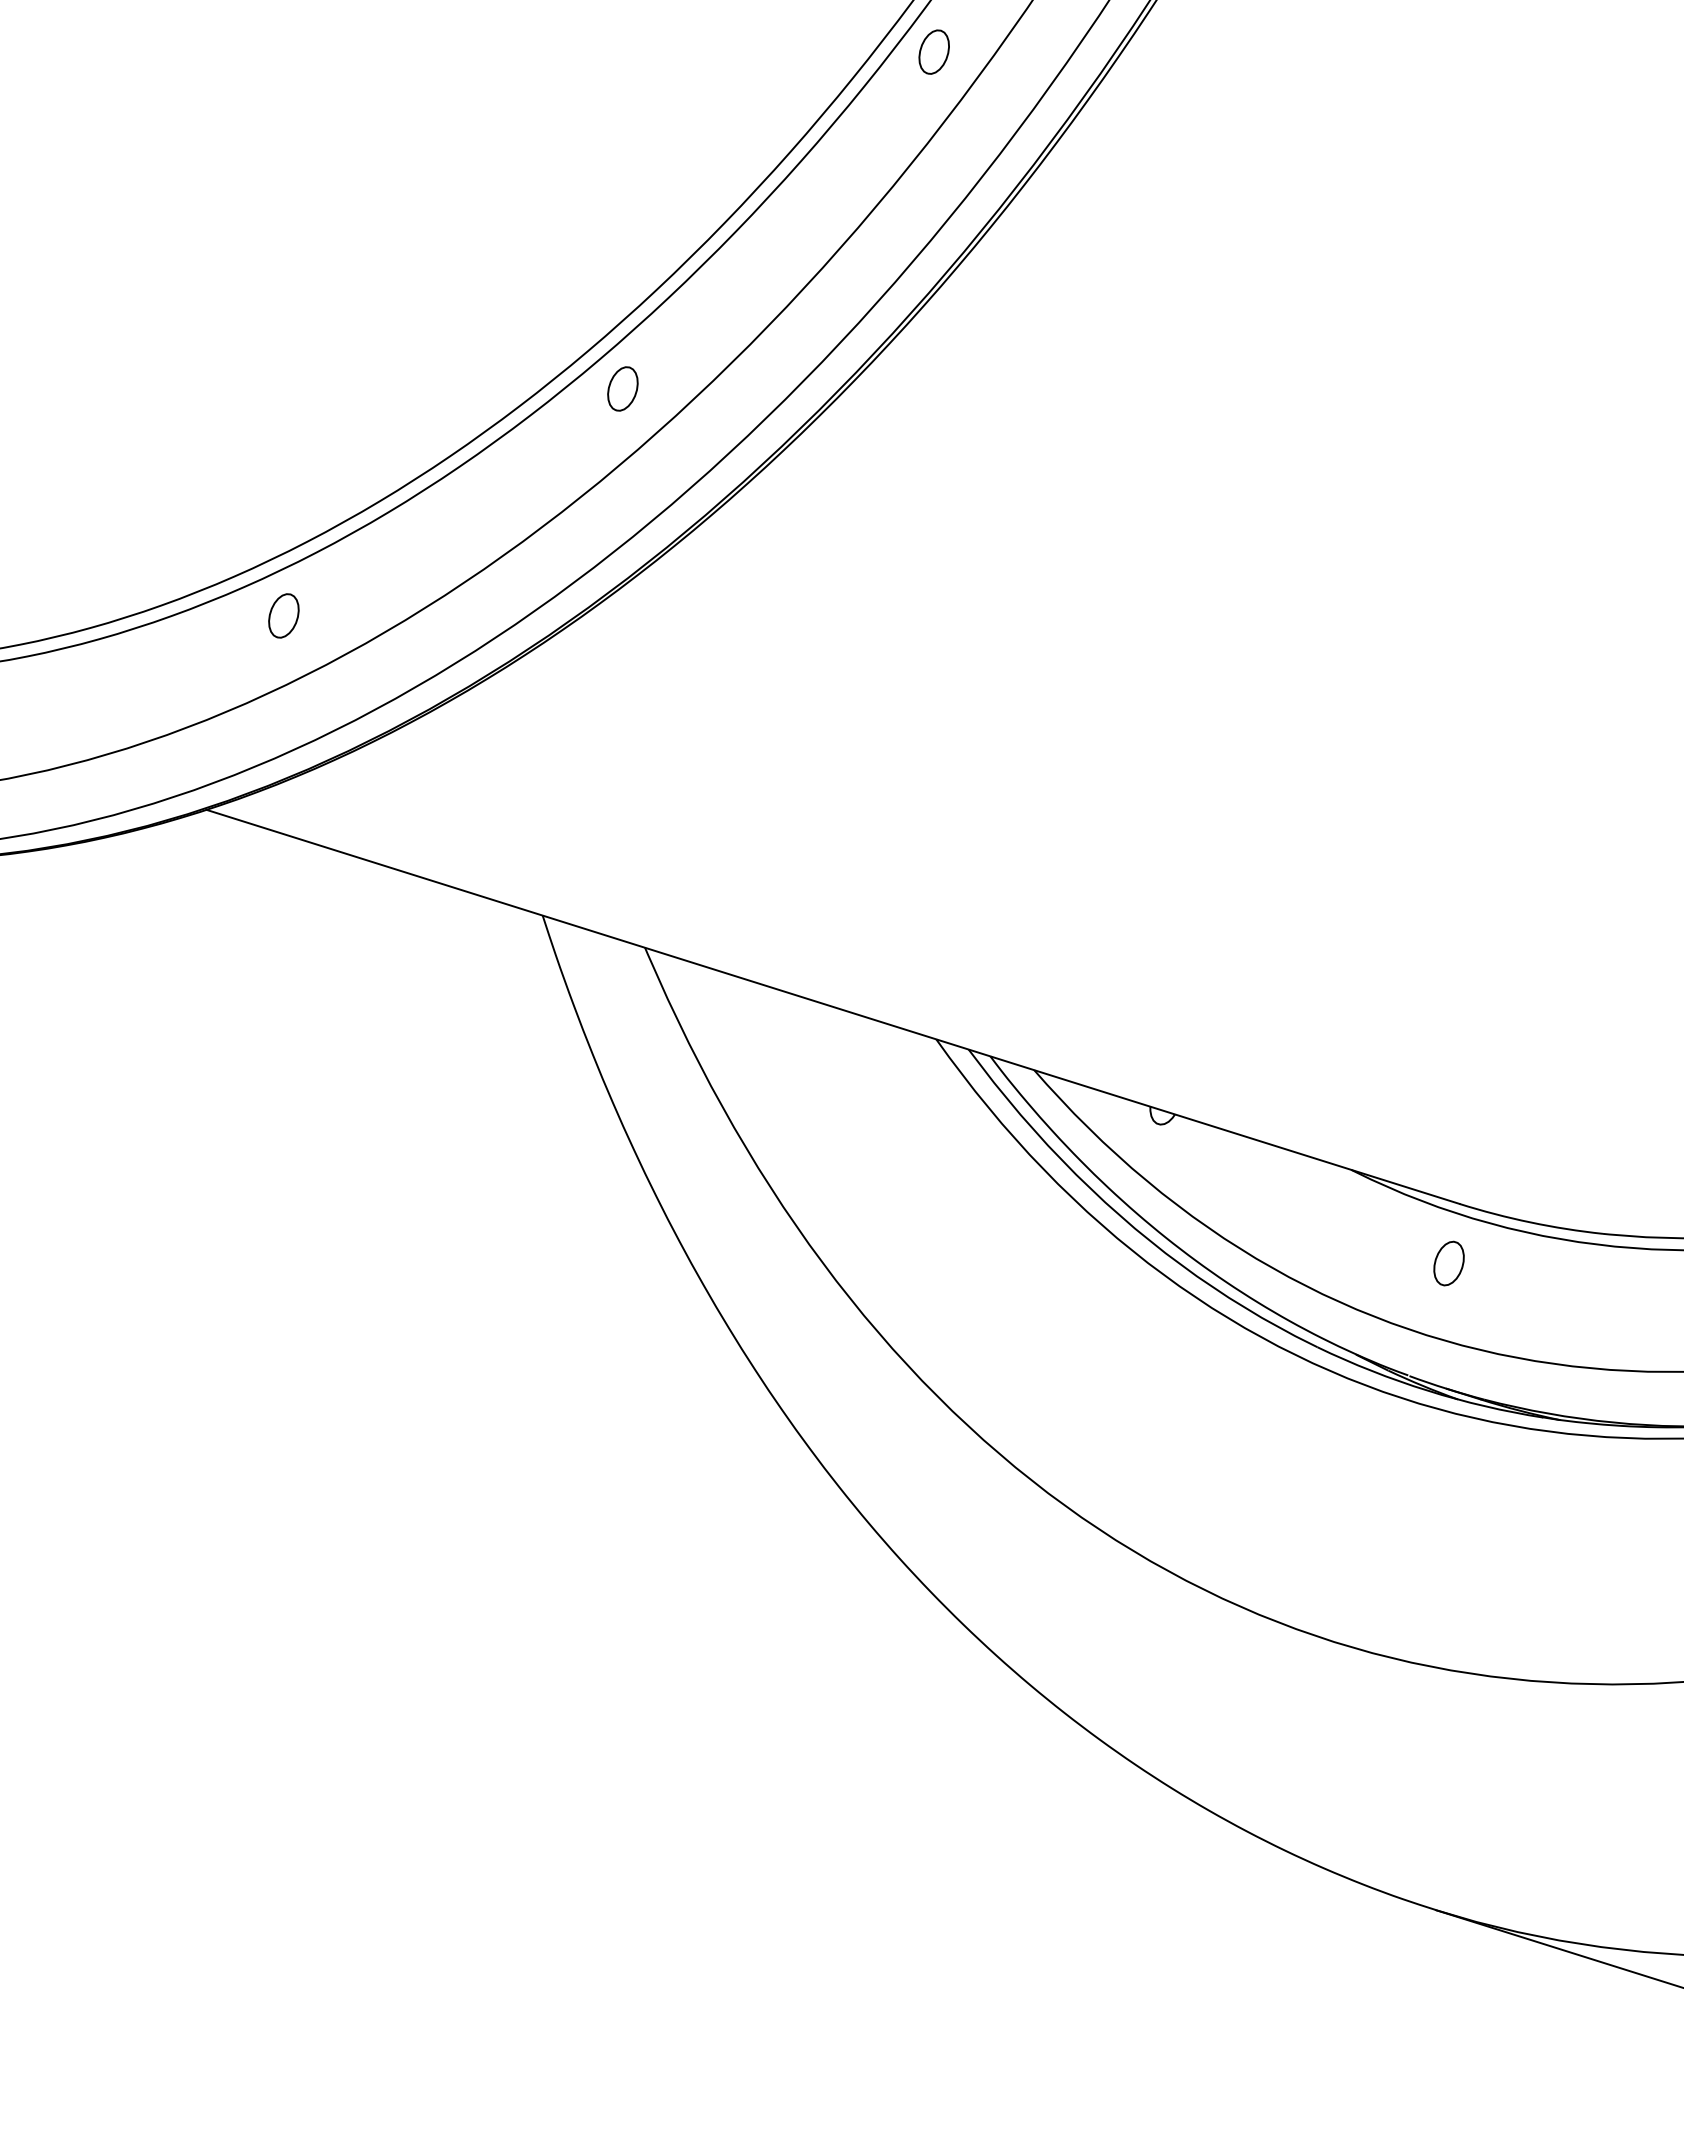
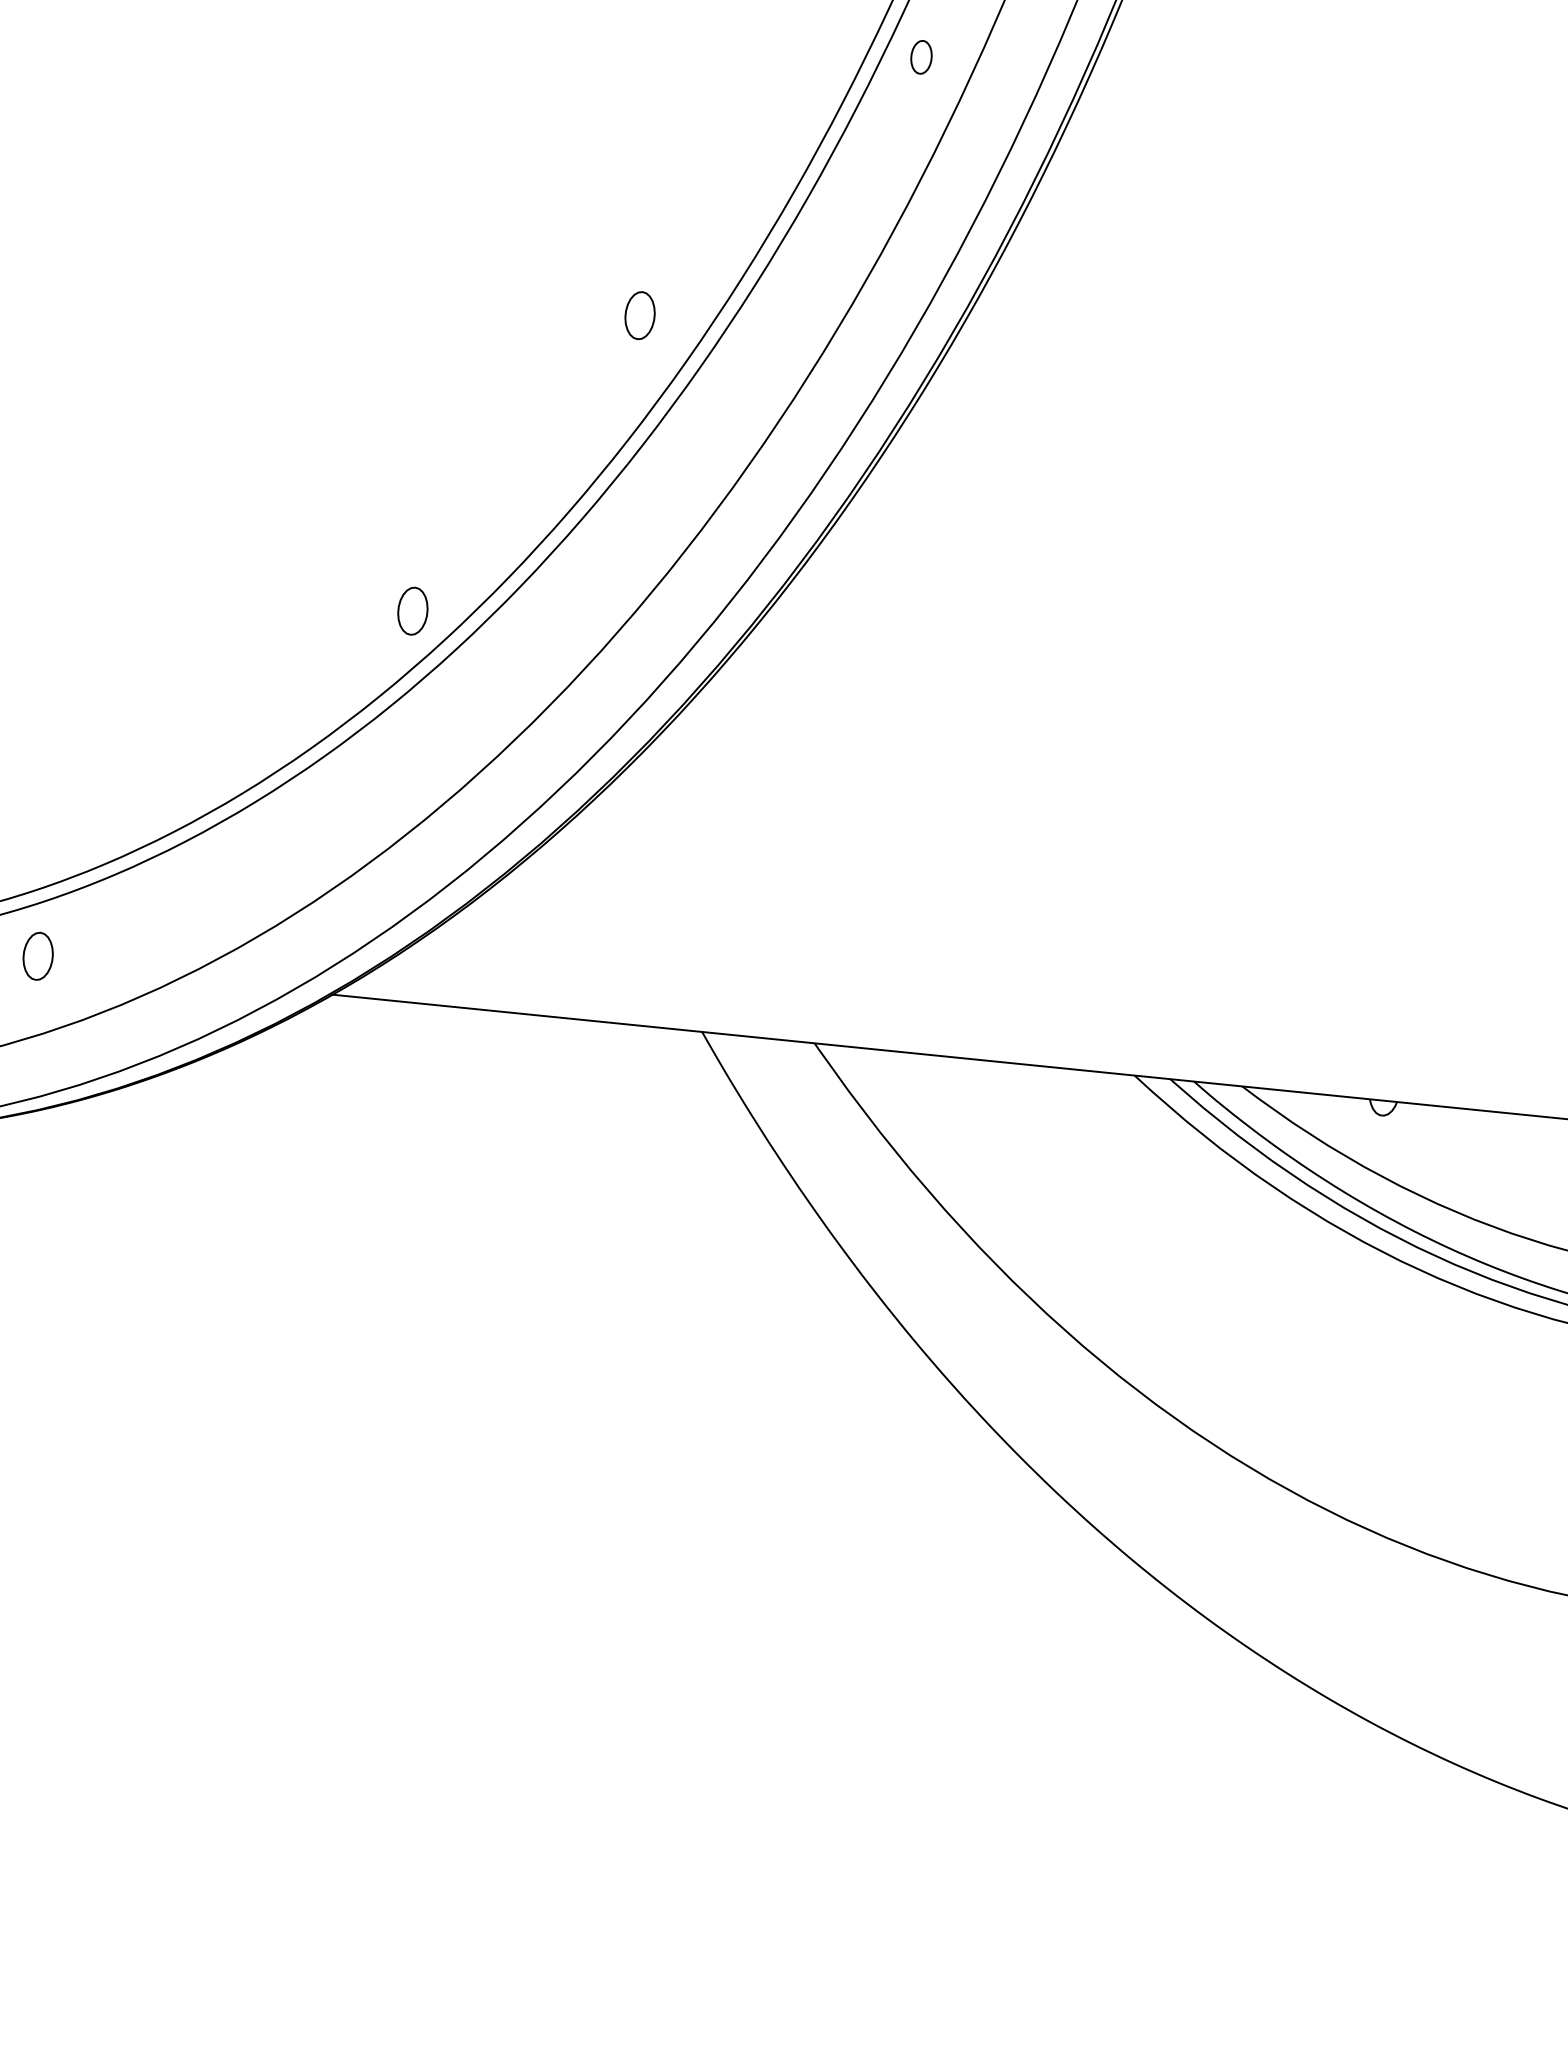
part: (933, 51) -> (920, 56), size x0.7
part: (622, 388) -> (639, 315), moved
part: (283, 615) -> (412, 610), moved

